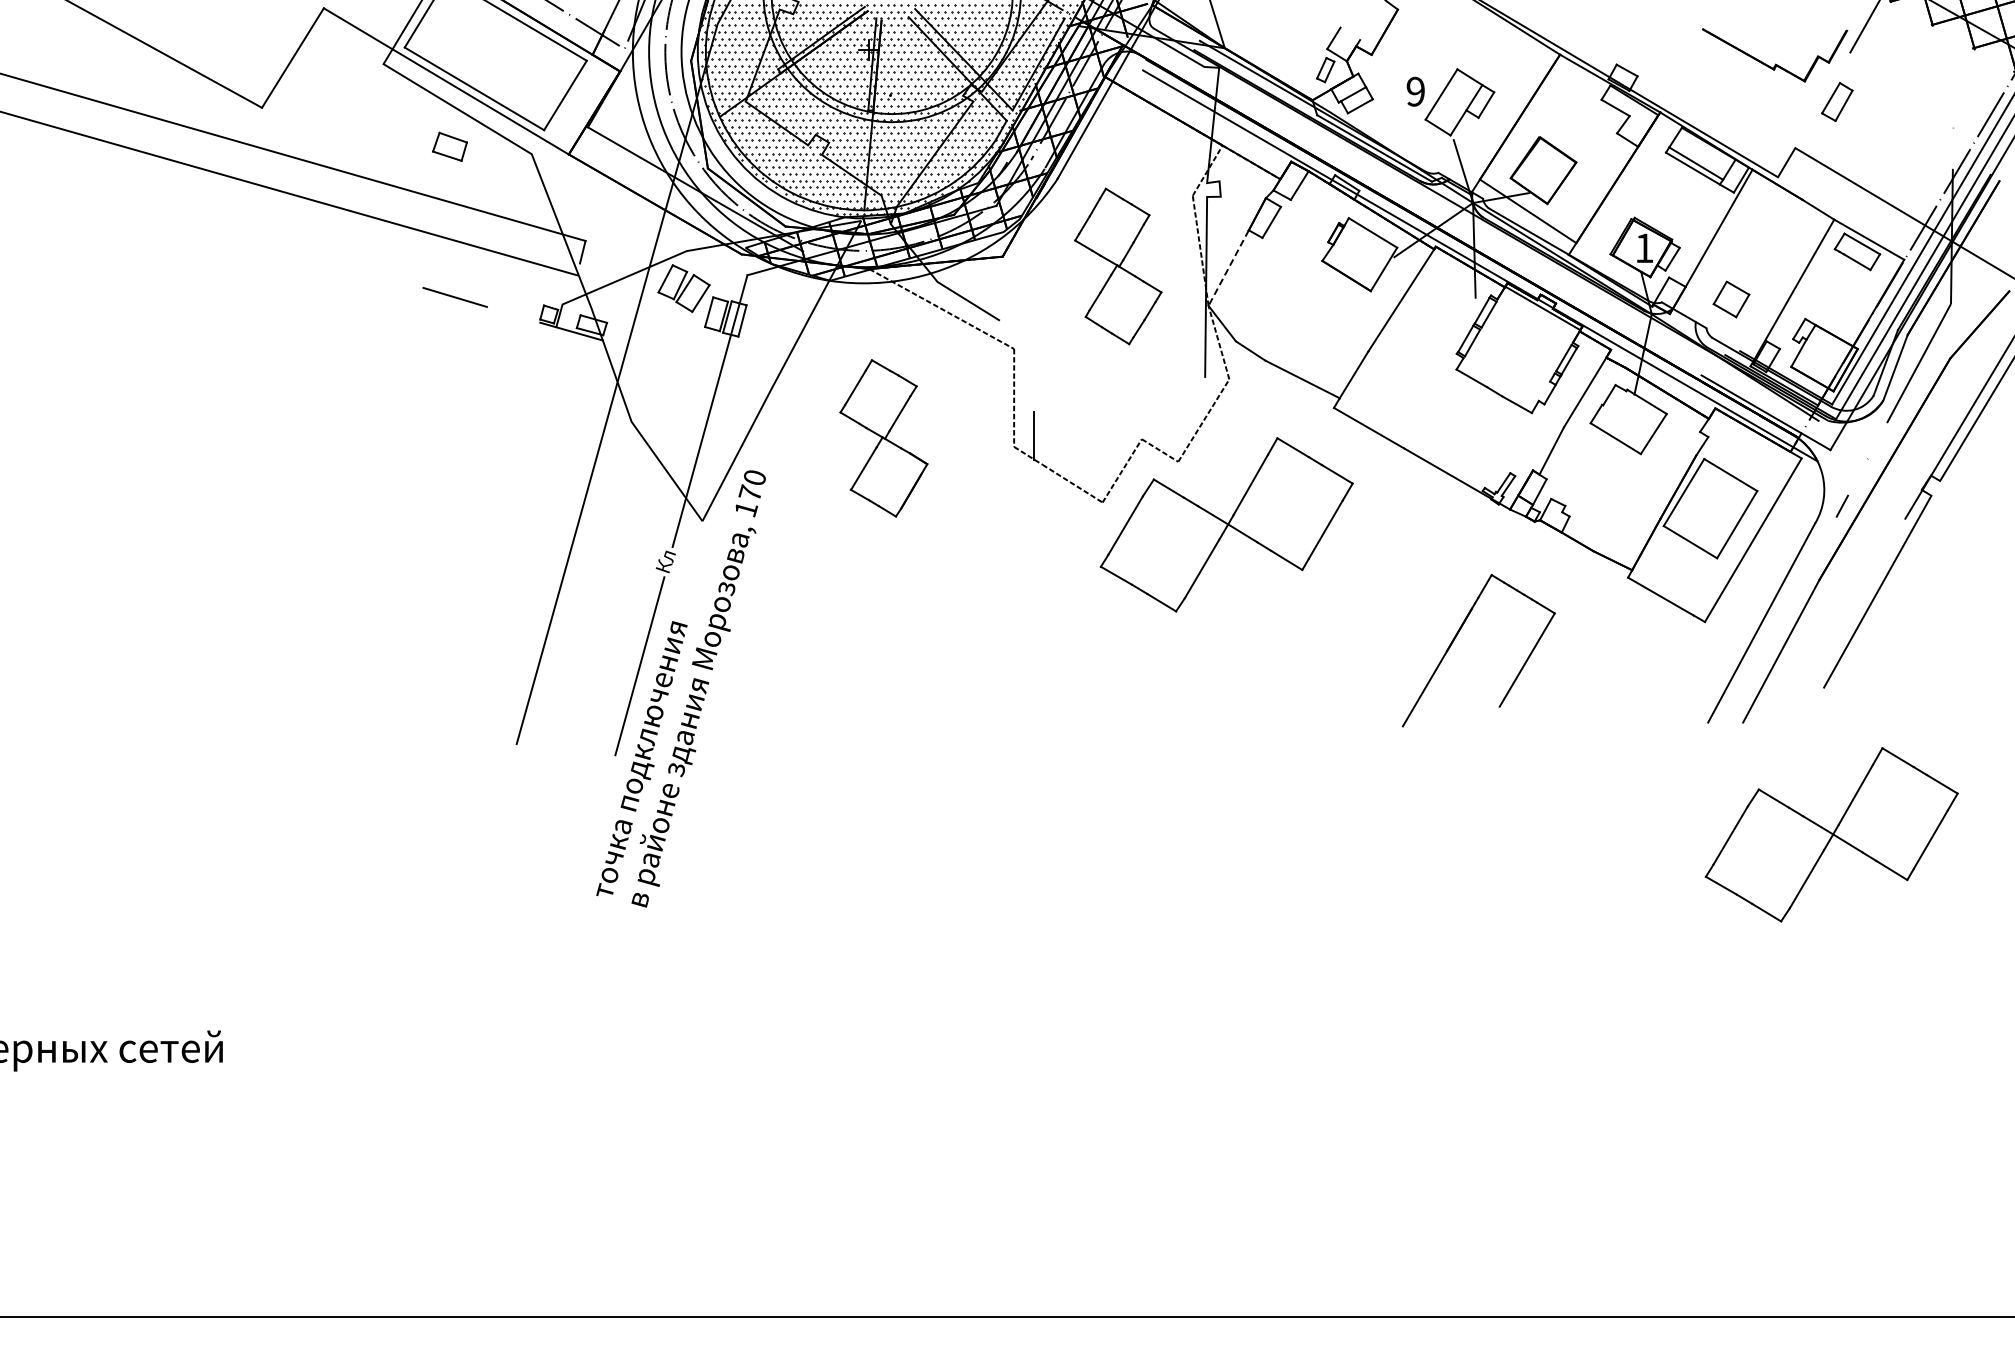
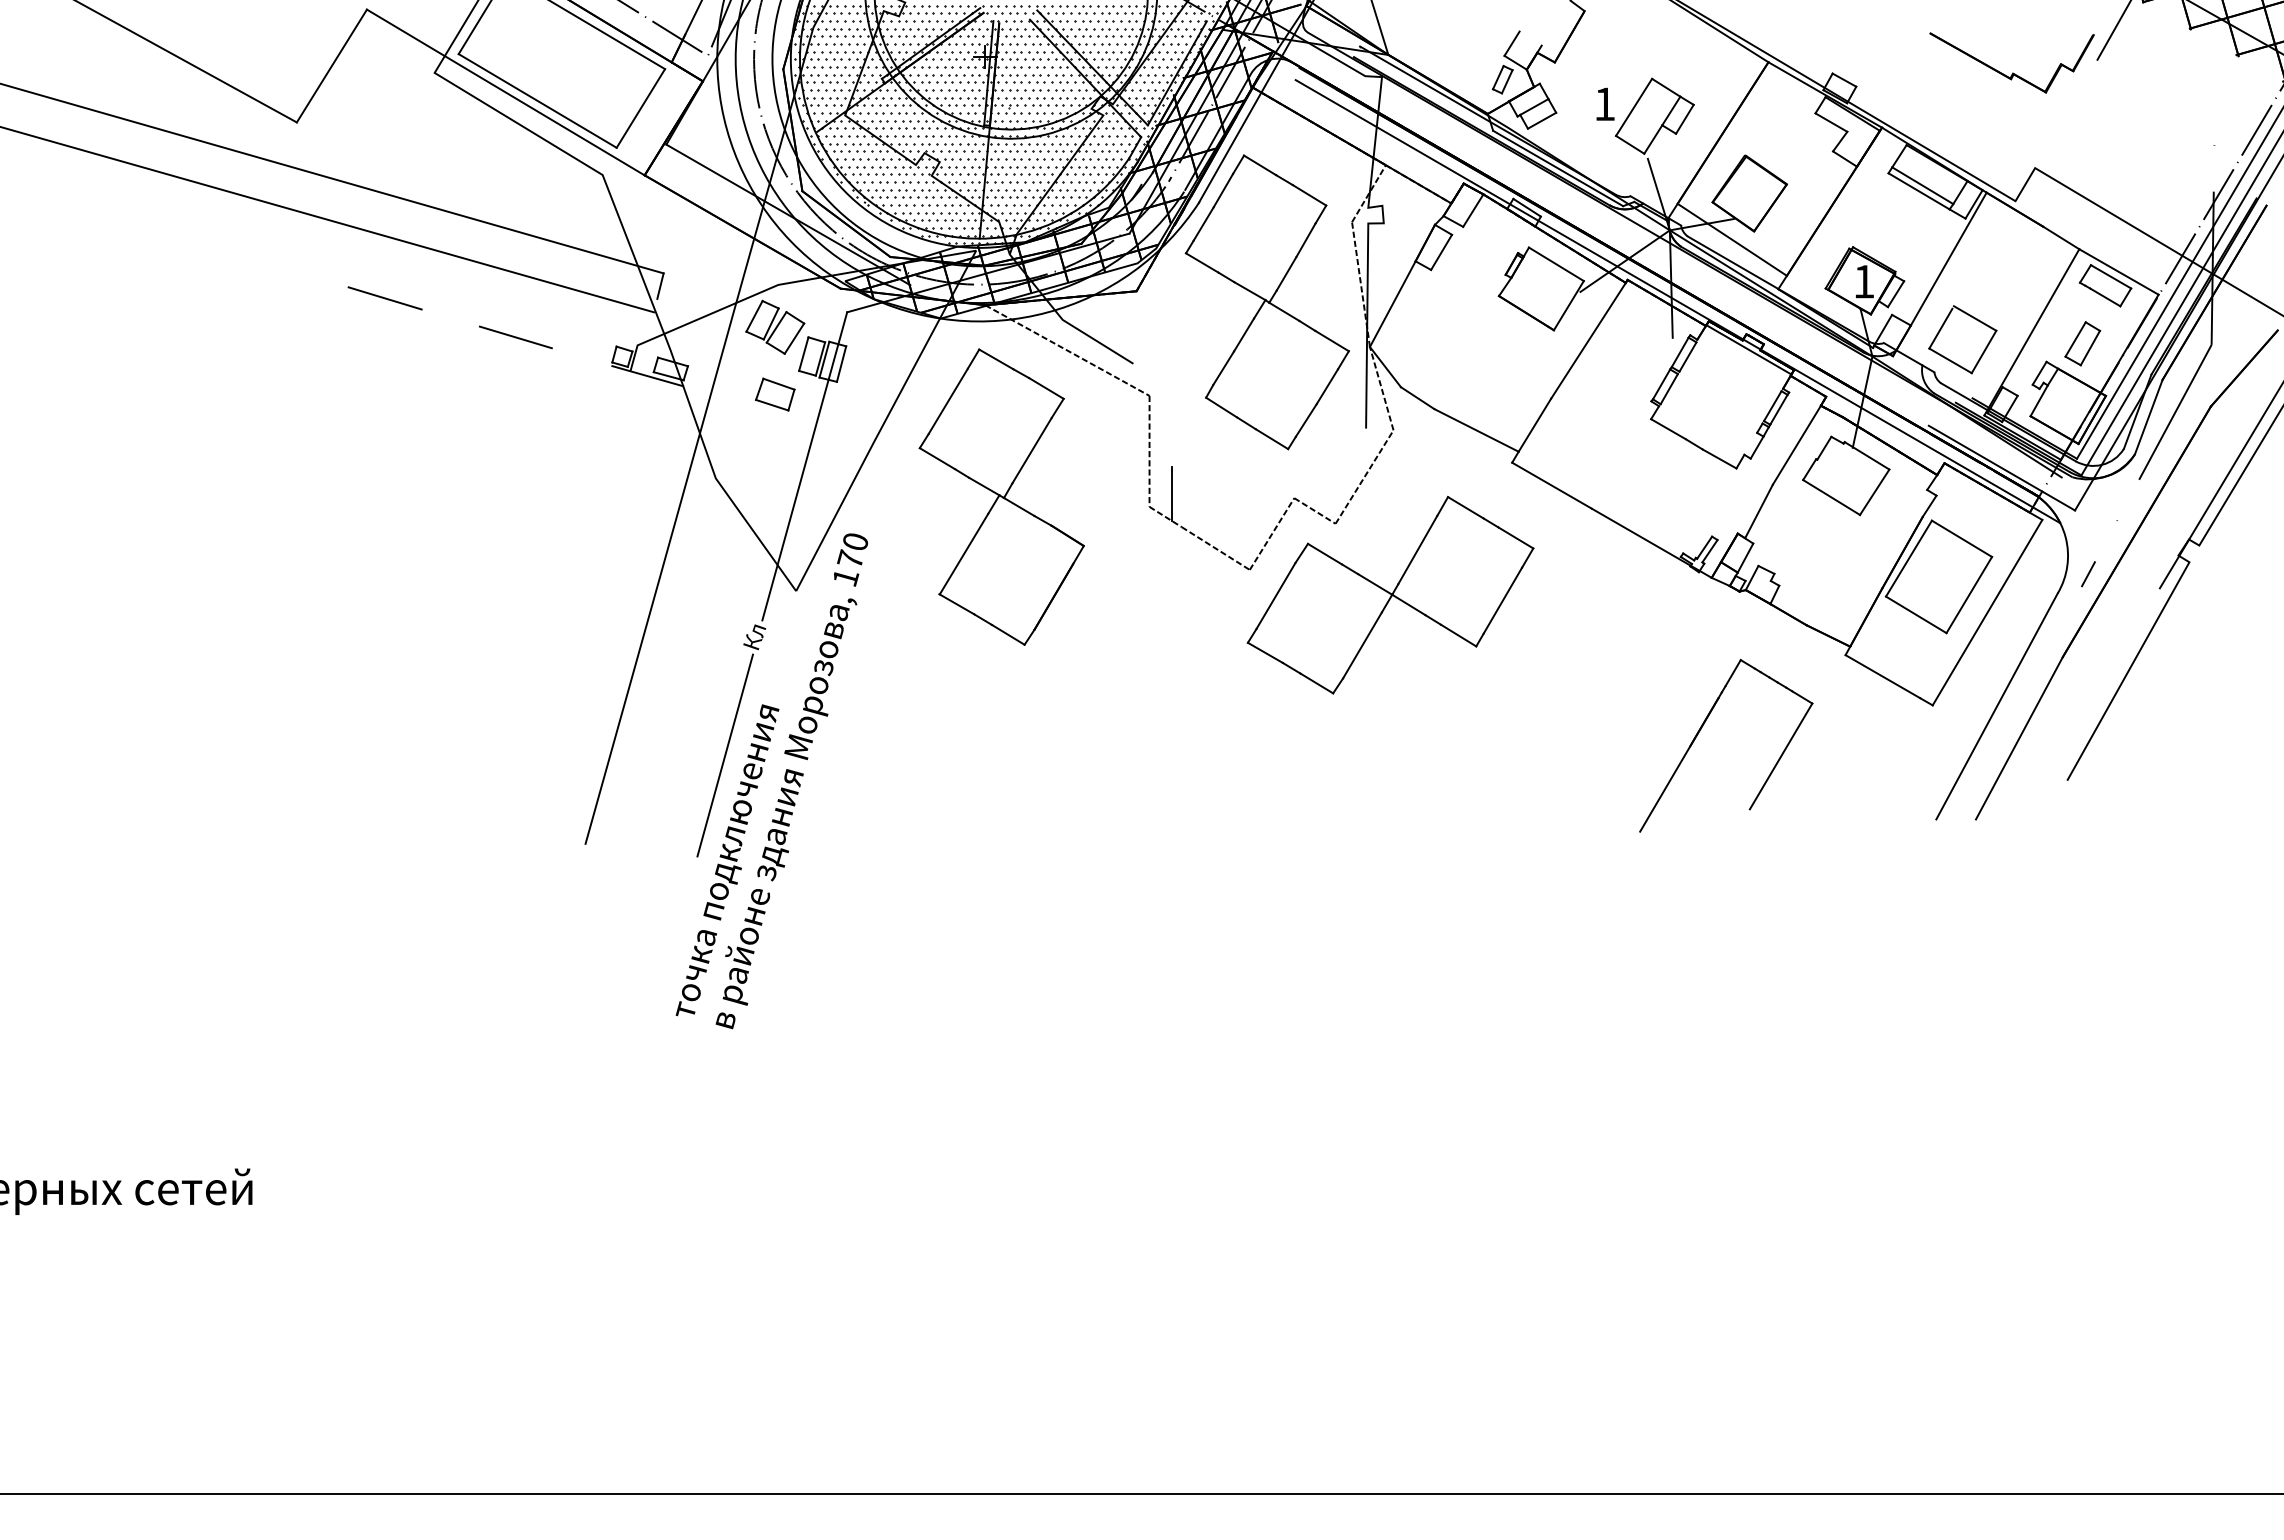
text: (1415, 91) -> (1604, 103), 9 -> 1
part: (1837, 102) -> (2082, 344), moved
part: (449, 146) -> (774, 394), moved
line: (339, 262) -> (384, 297), added
part: (1118, 266) -> (1267, 302), size x1.67
line: (1228, 268) -> (1392, 304), dashed -> solid
part: (1731, 299) -> (1962, 339), size x1.67
part: (883, 438) -> (1001, 497), size x1.67
part: (1455, 639) -> (1699, 733), moved
part: (1831, 834) -> (2076, 946), removed

